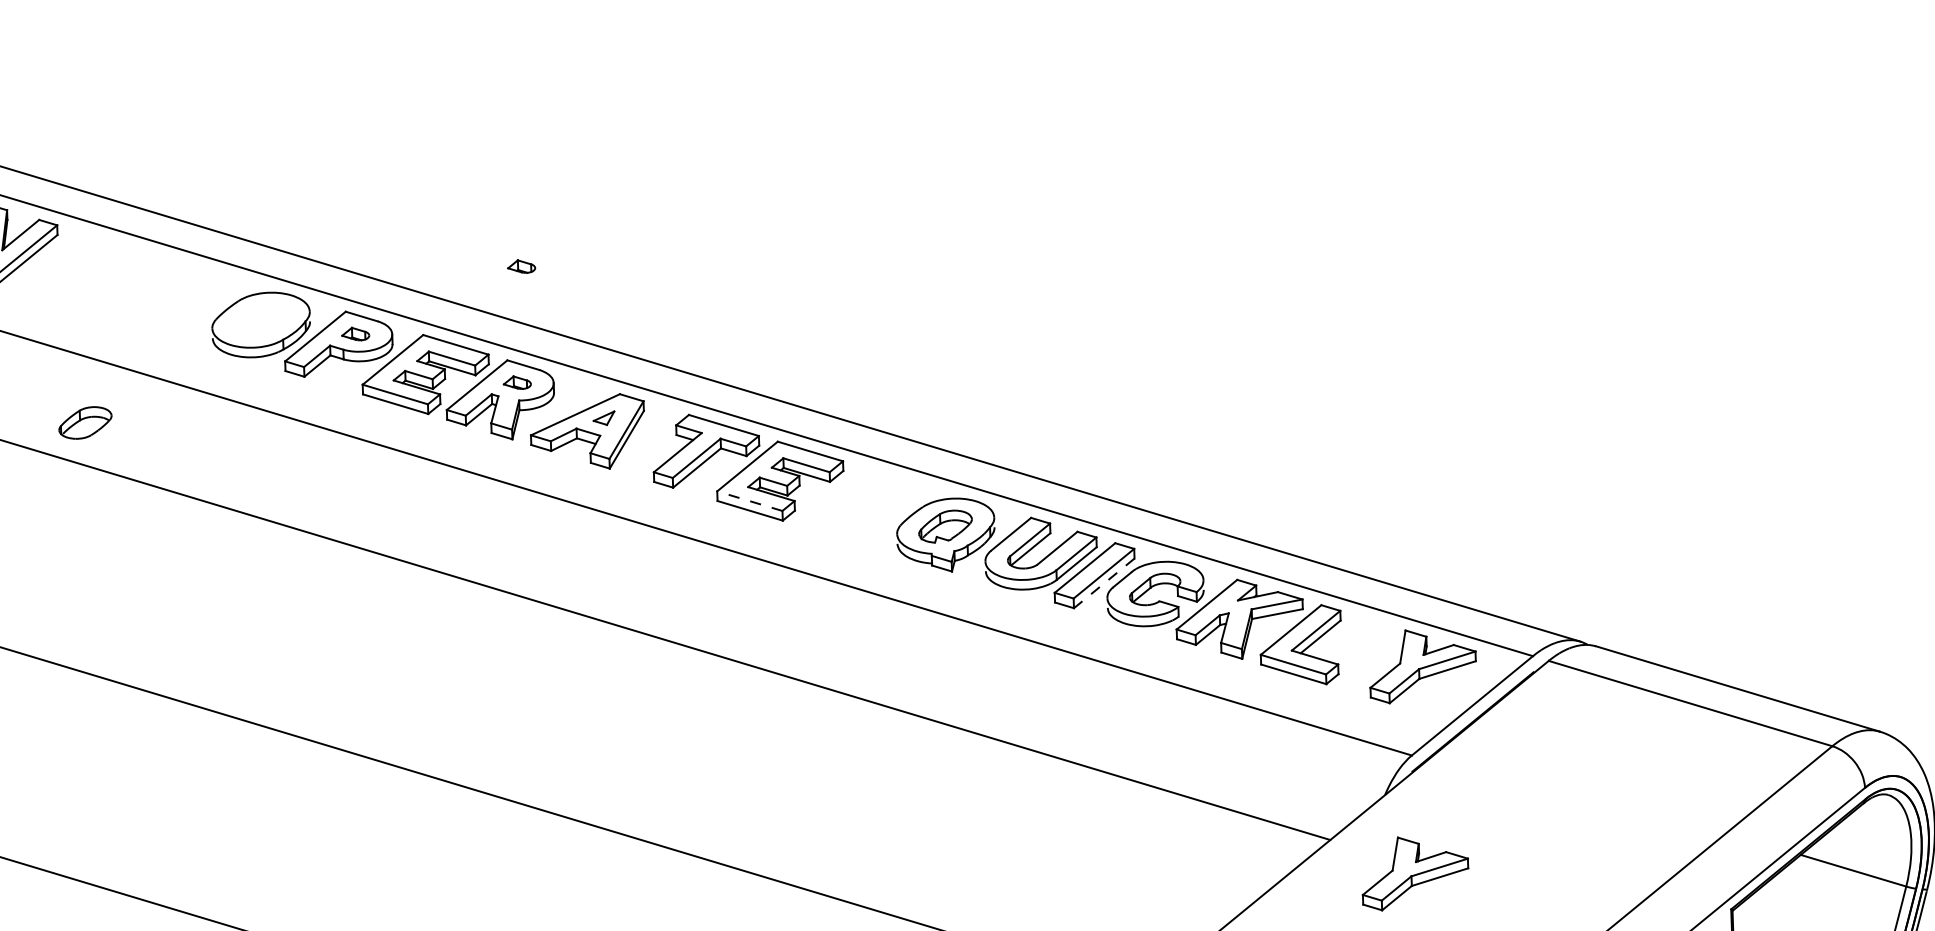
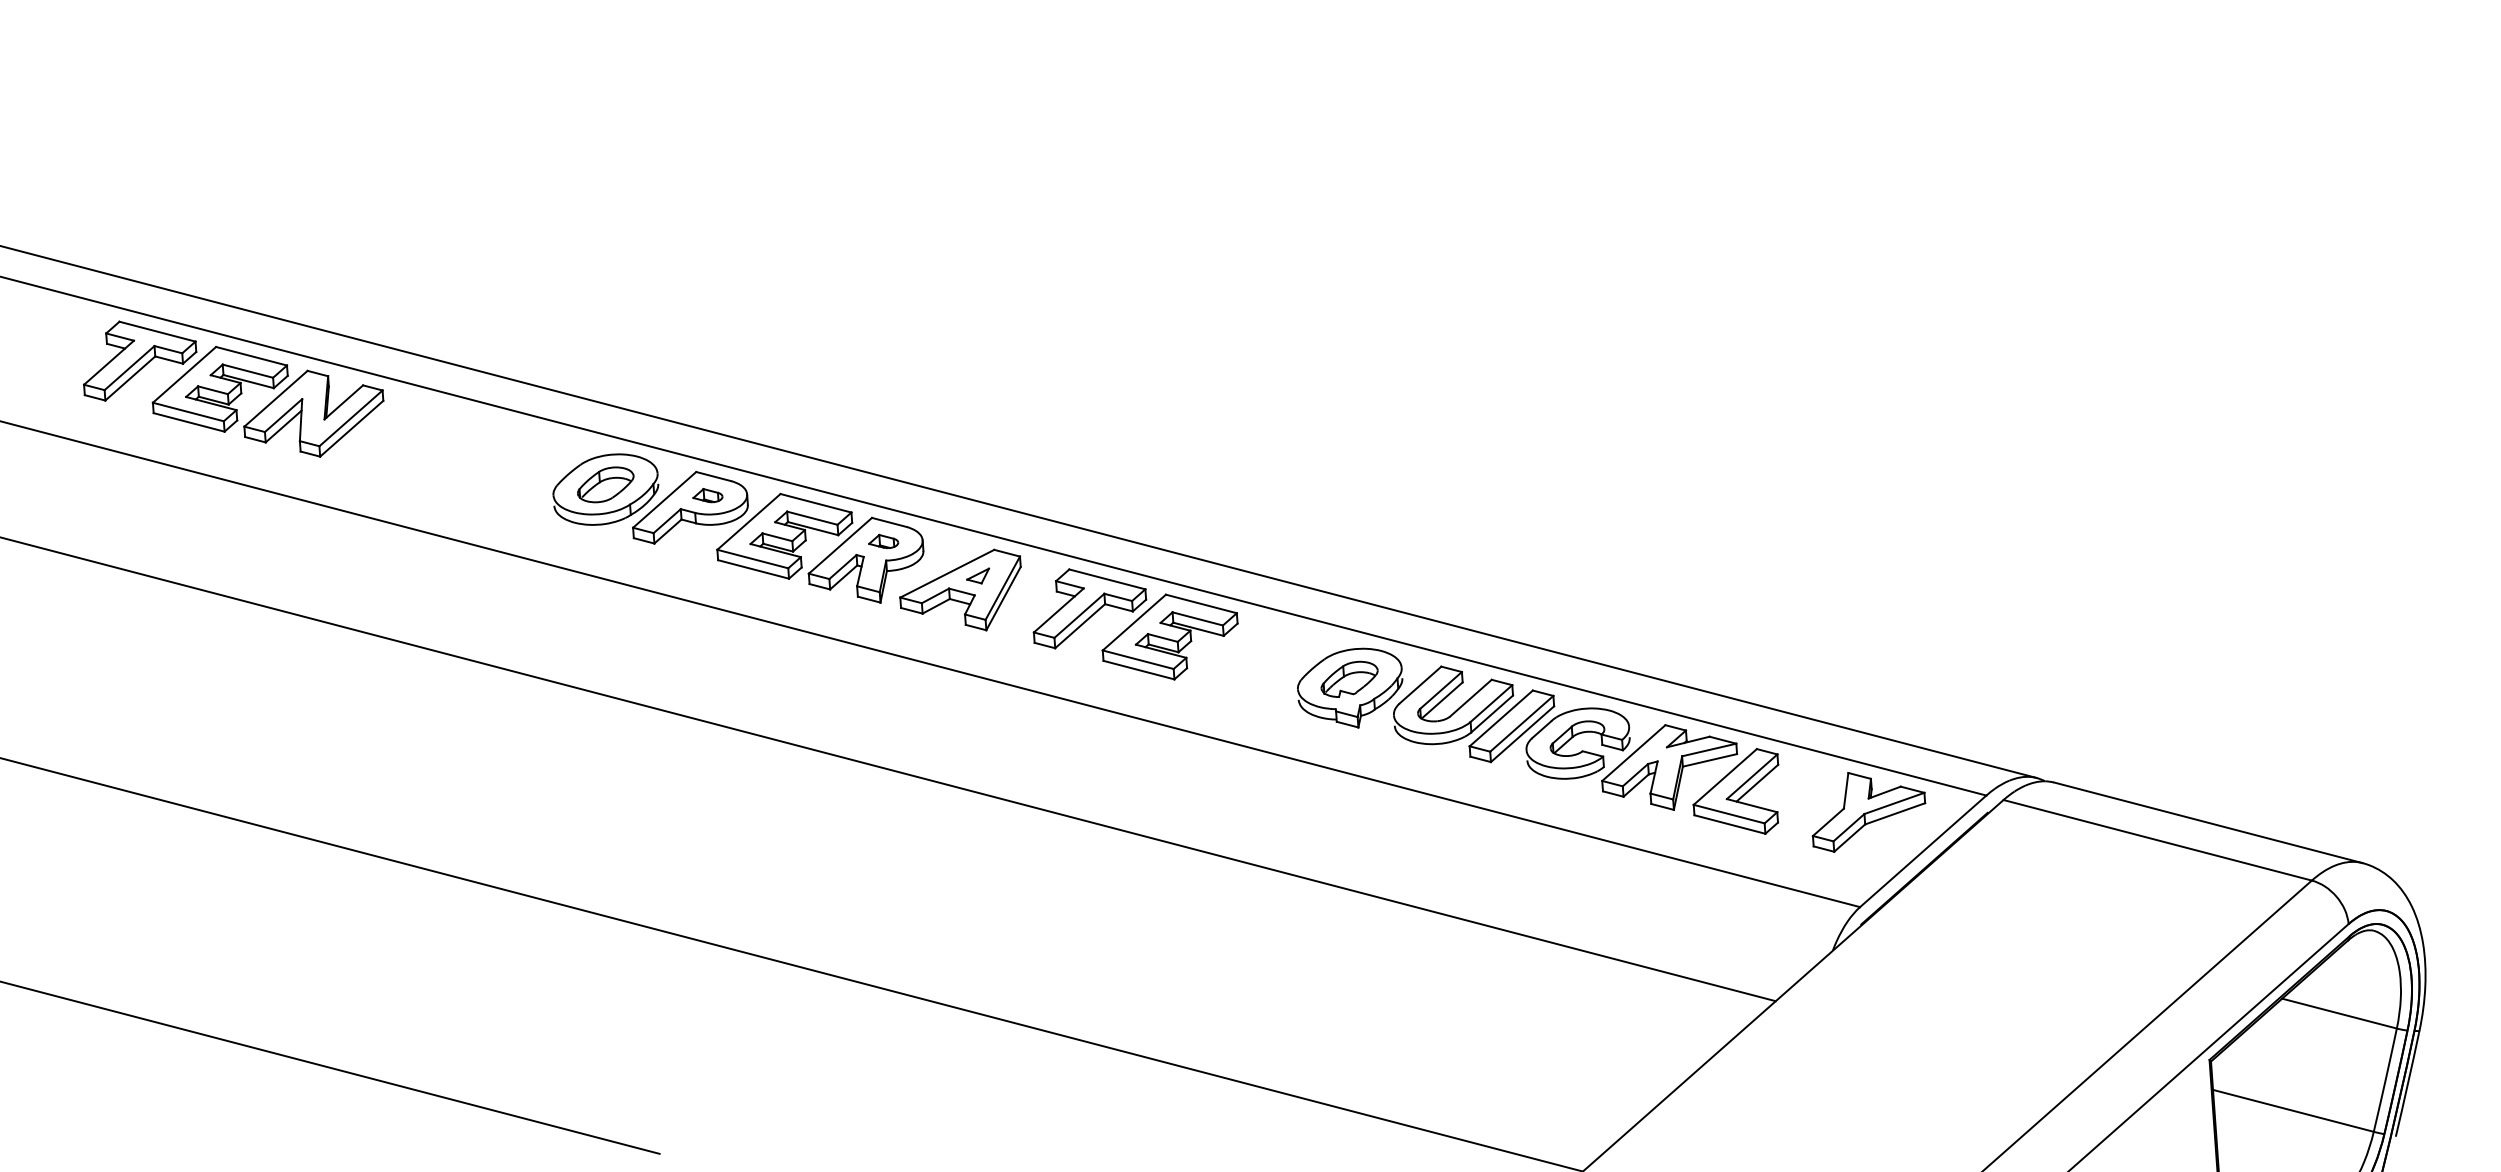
part: (521, 265) -> (883, 415), removed
part: (85, 422) -> (605, 484), moved
line: (750, 500) -> (1138, 659), dashed -> solid
line: (1104, 583) -> (1522, 734), dashed -> solid
part: (1415, 875) -> (1868, 1035), removed

